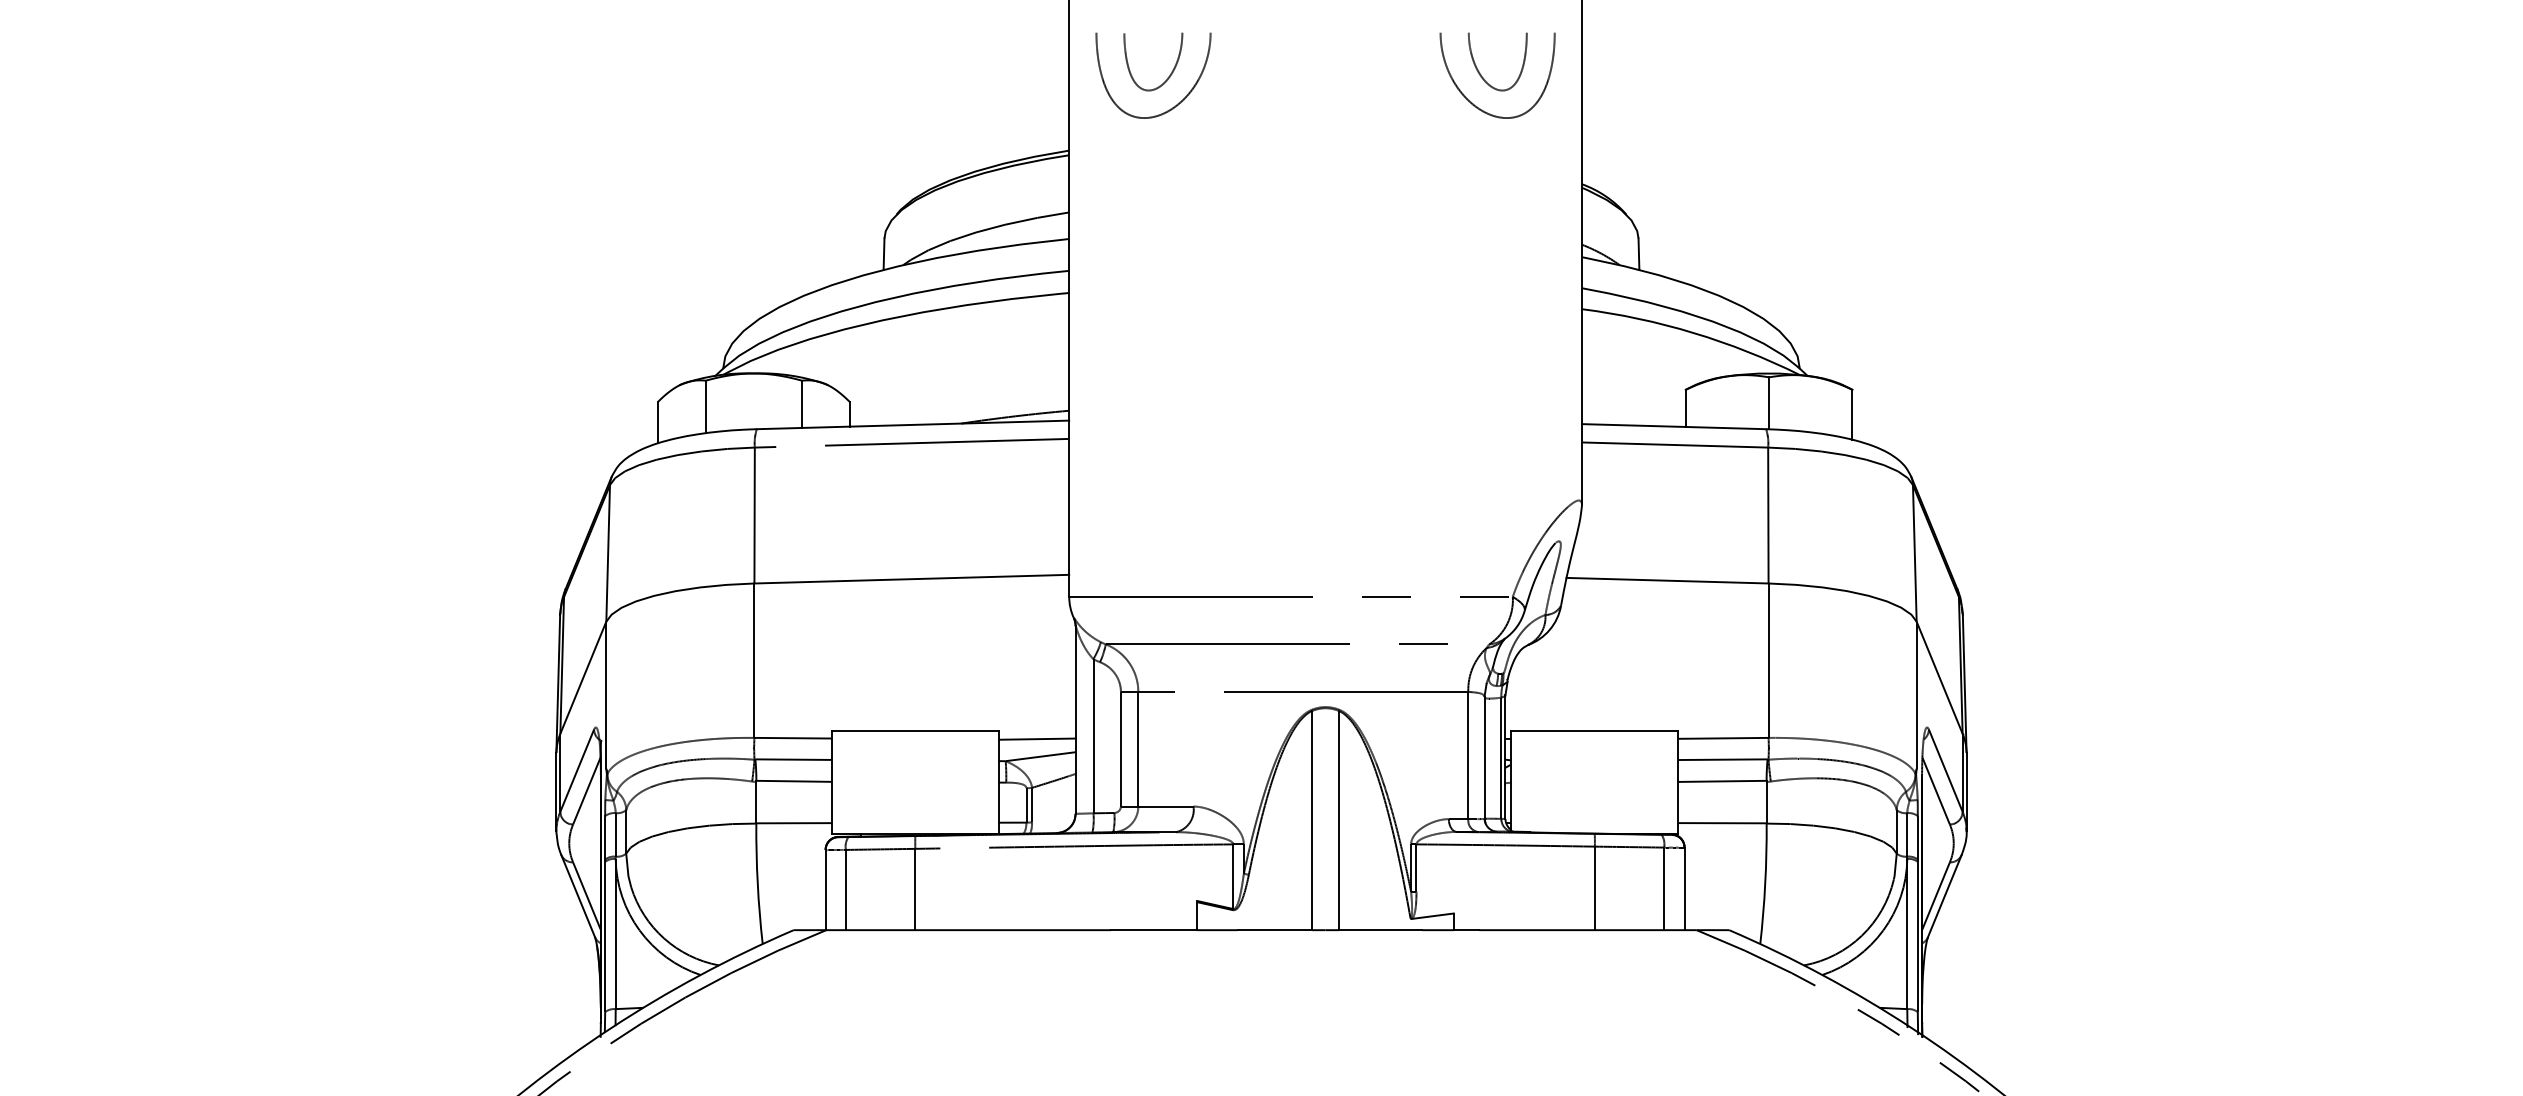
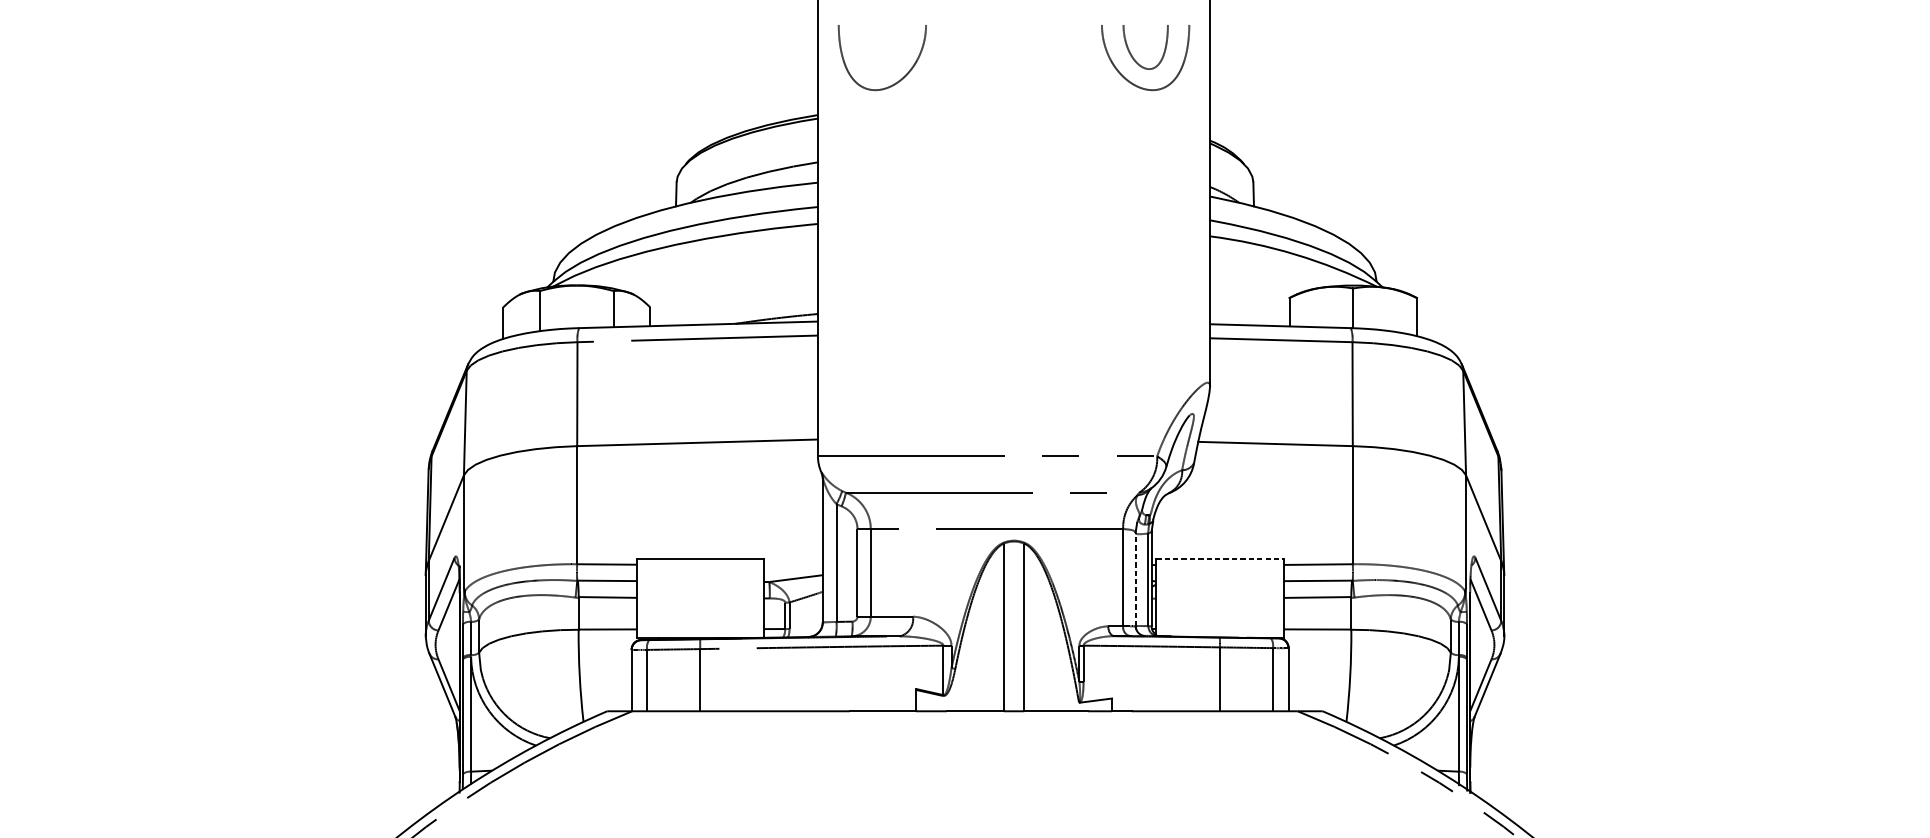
curve: (1171, 71) -> (896, 54), removed
line: (1595, 731) -> (1220, 559), solid -> dashed
line: (1036, 738) -> (792, 564), removed
line: (1484, 757) -> (1135, 579), solid -> dashed

